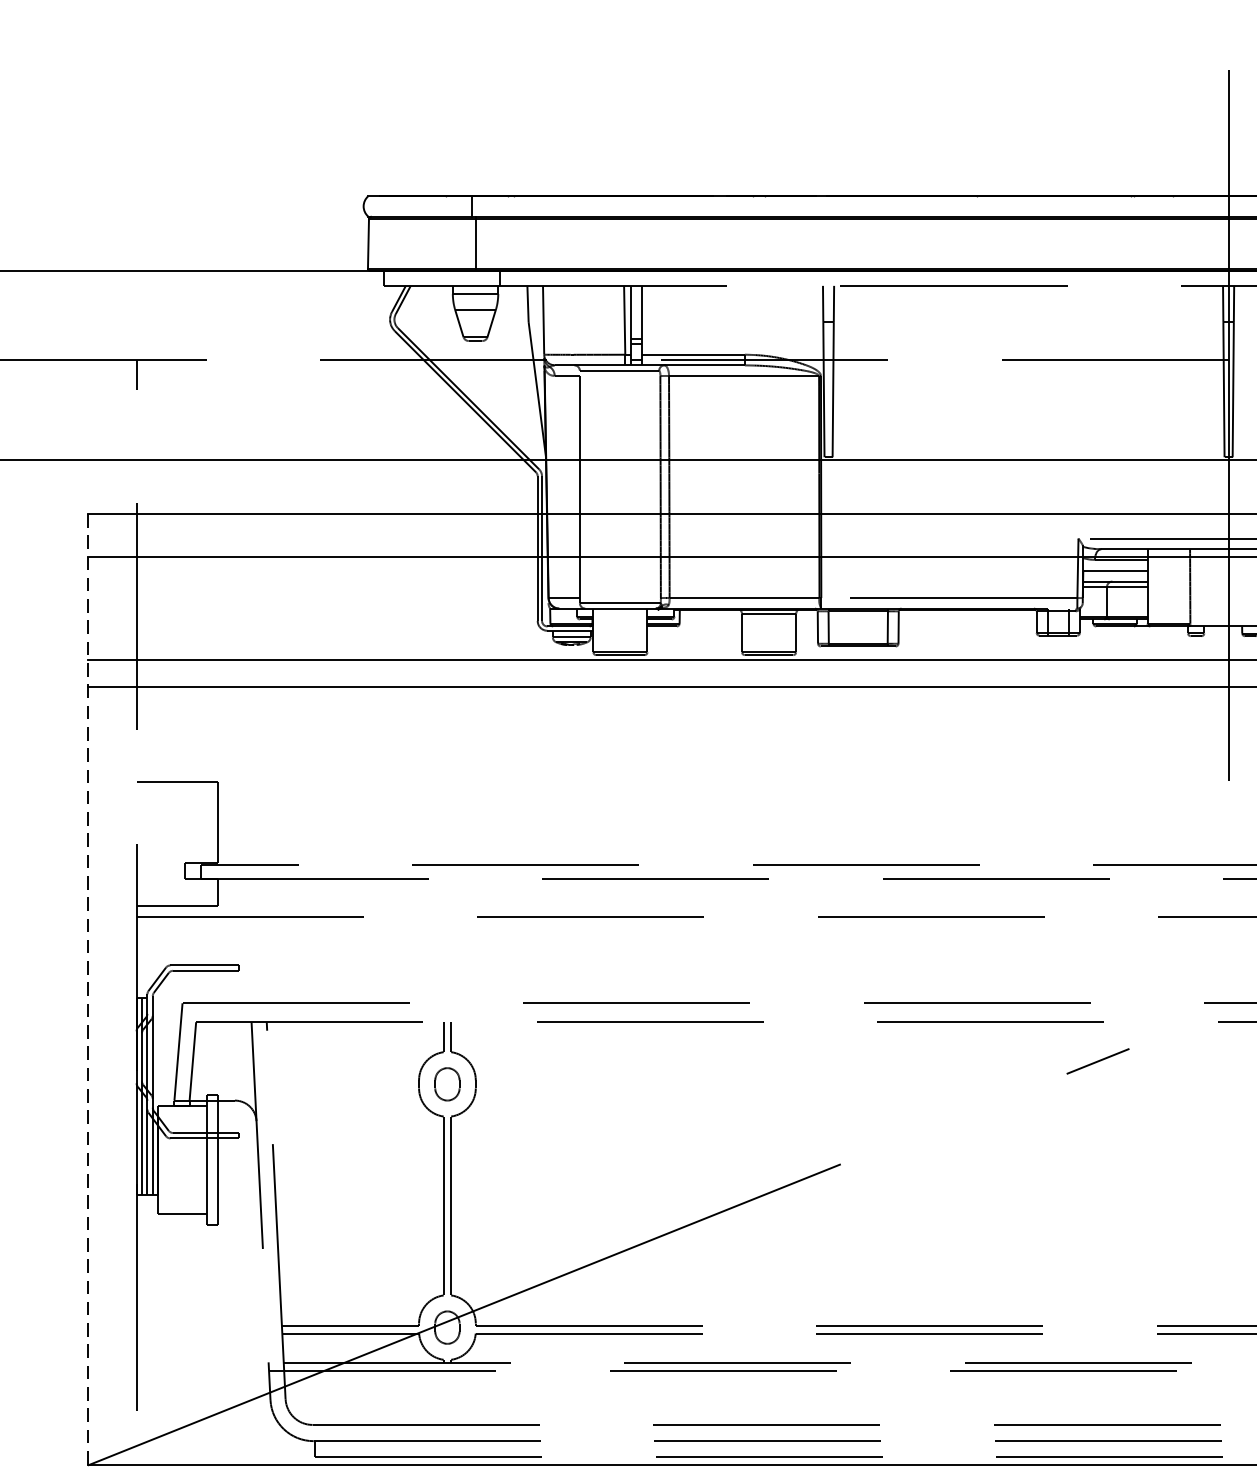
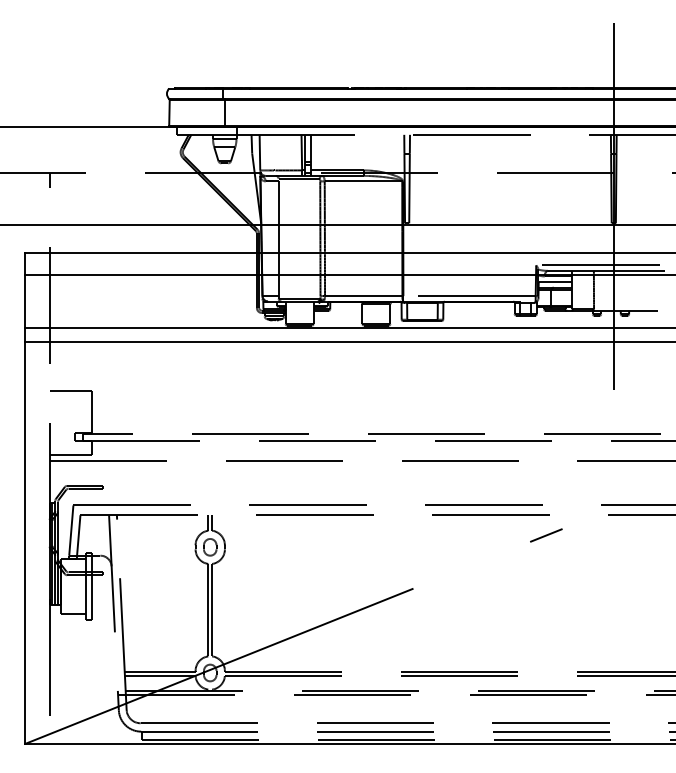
line: (87, 989) -> (24, 498), dashed -> solid

